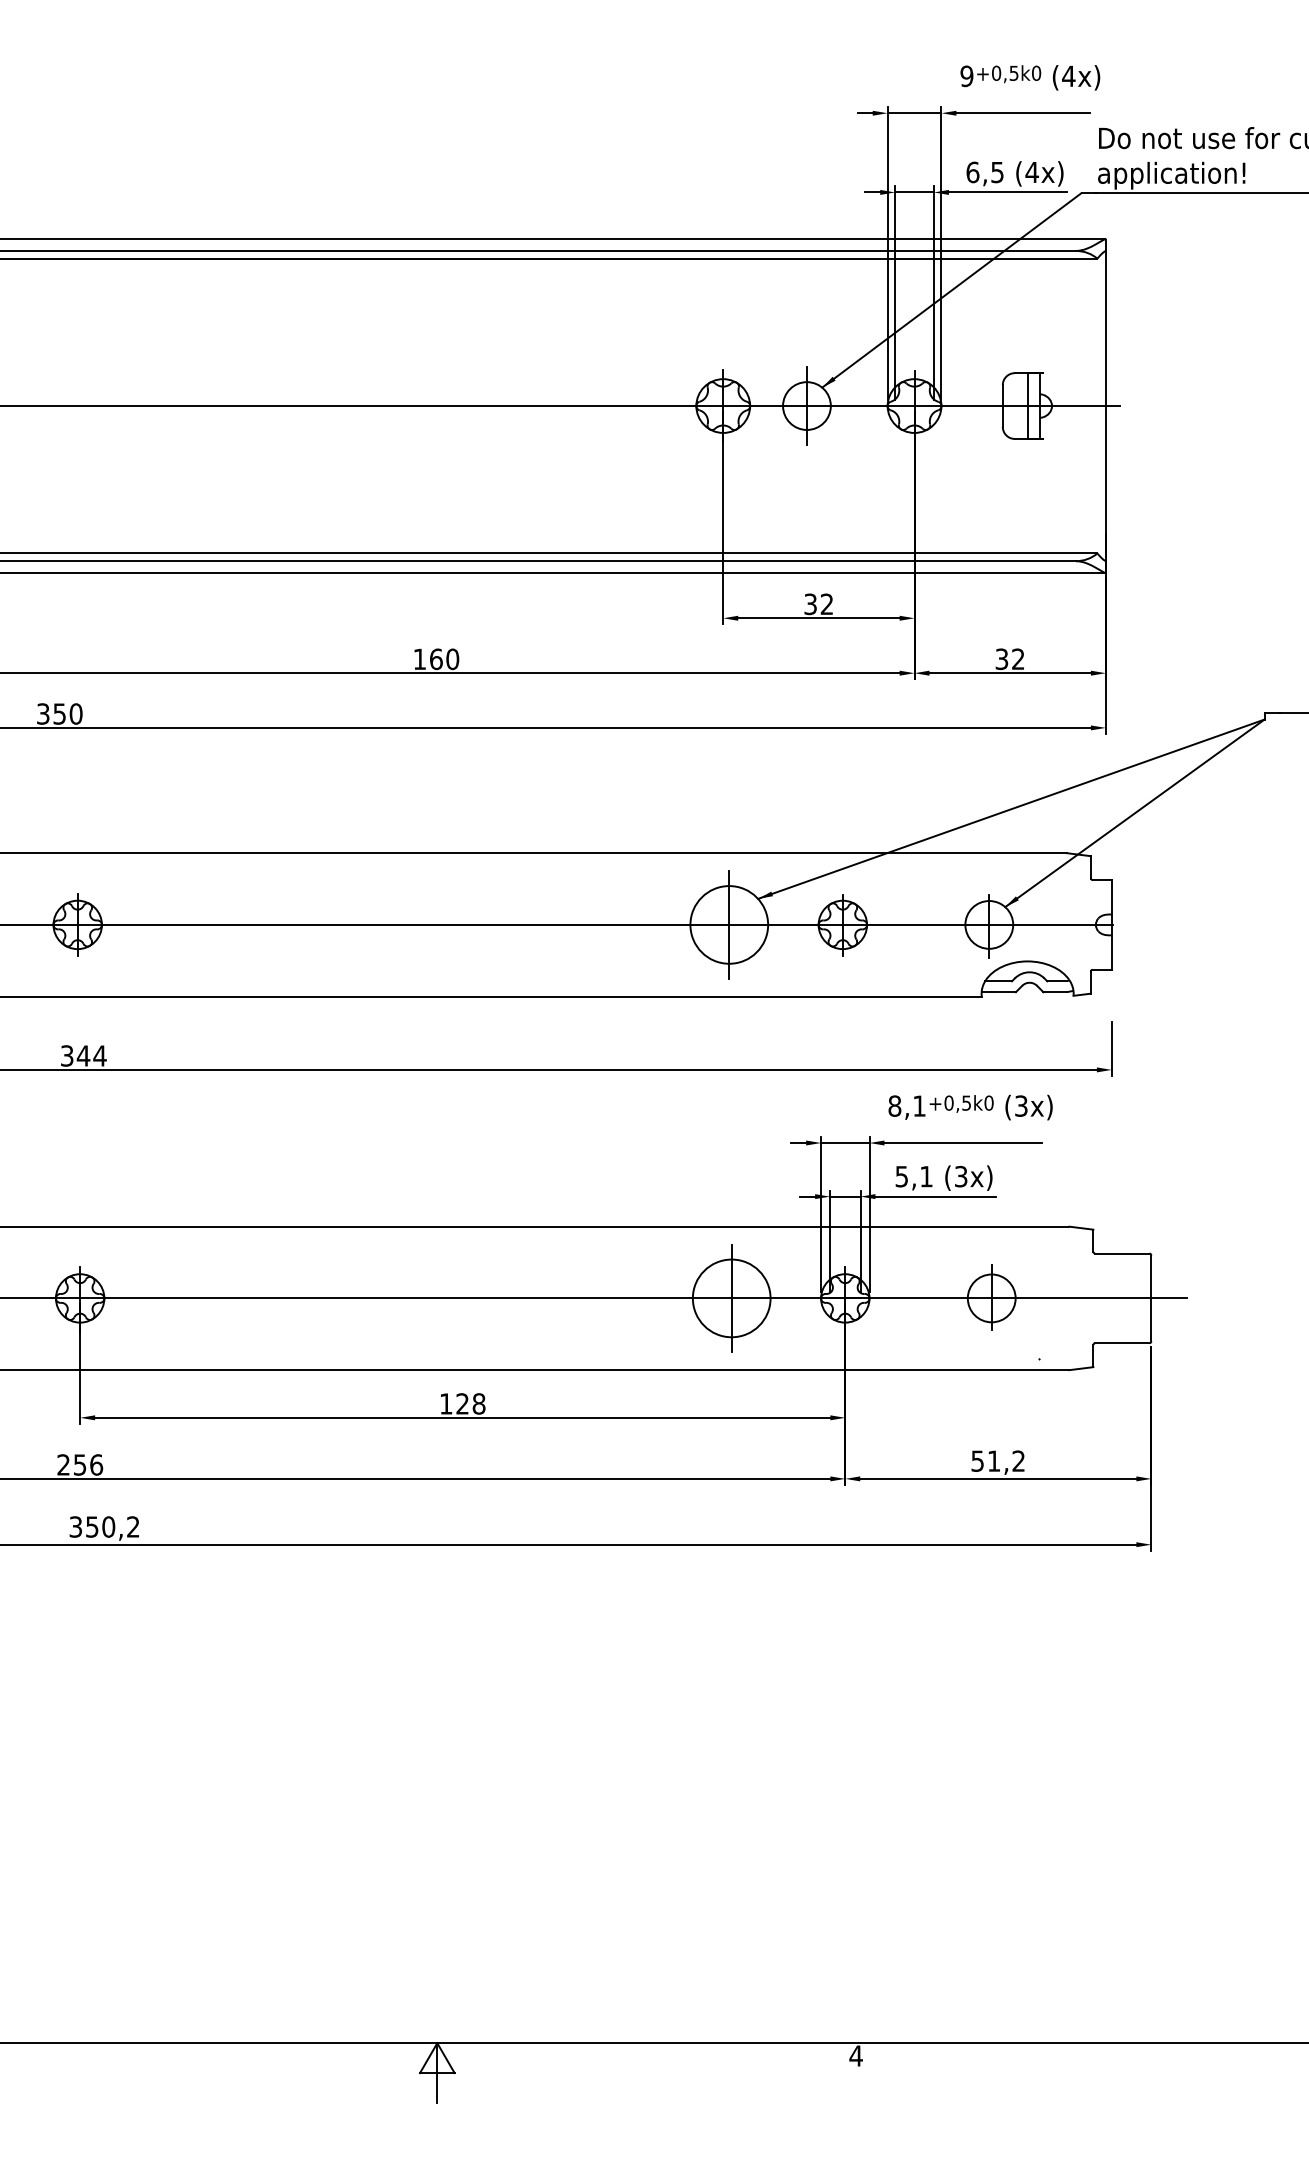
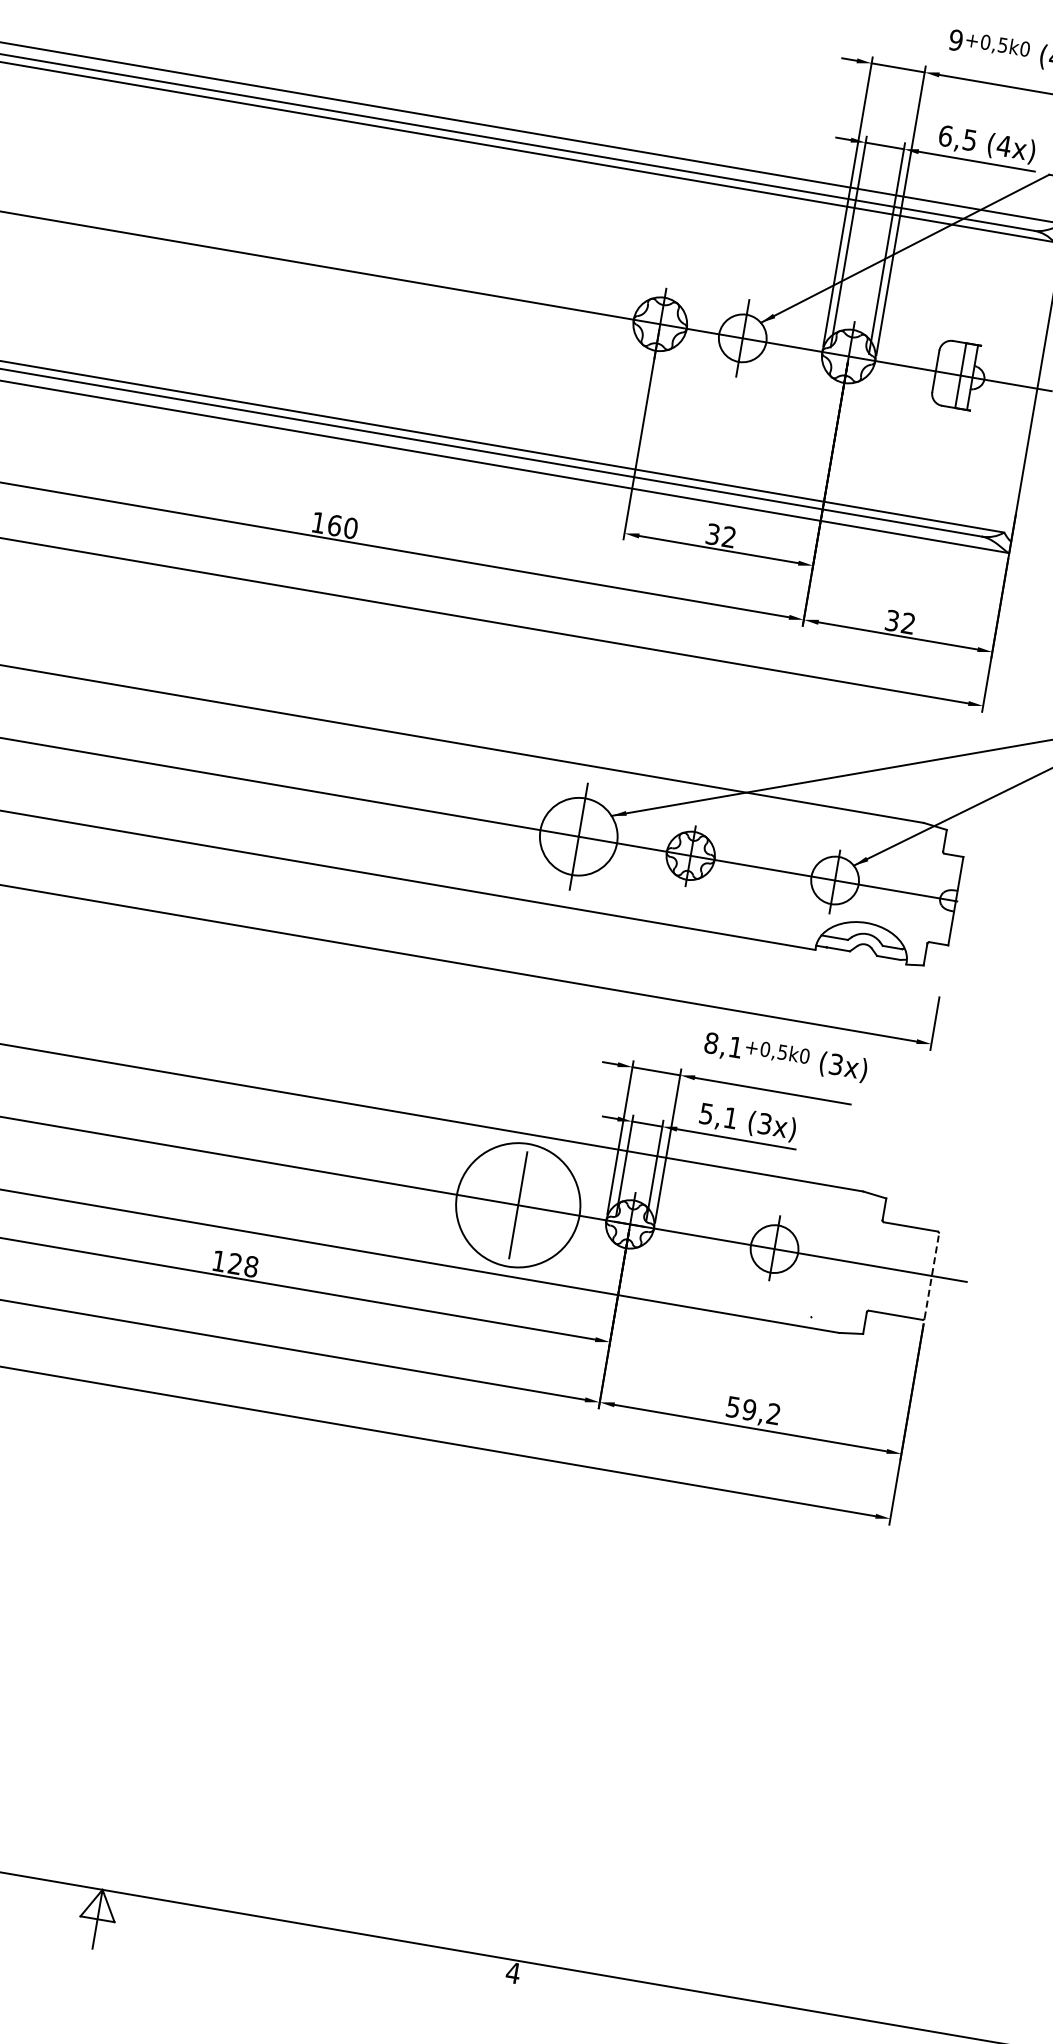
line: (1151, 1297) -> (932, 1275), solid -> dashed
circle: (731, 1298) -> (518, 1205), size x1.6
text: (993, 1460) -> (748, 1409), 51,2 -> 59,2

